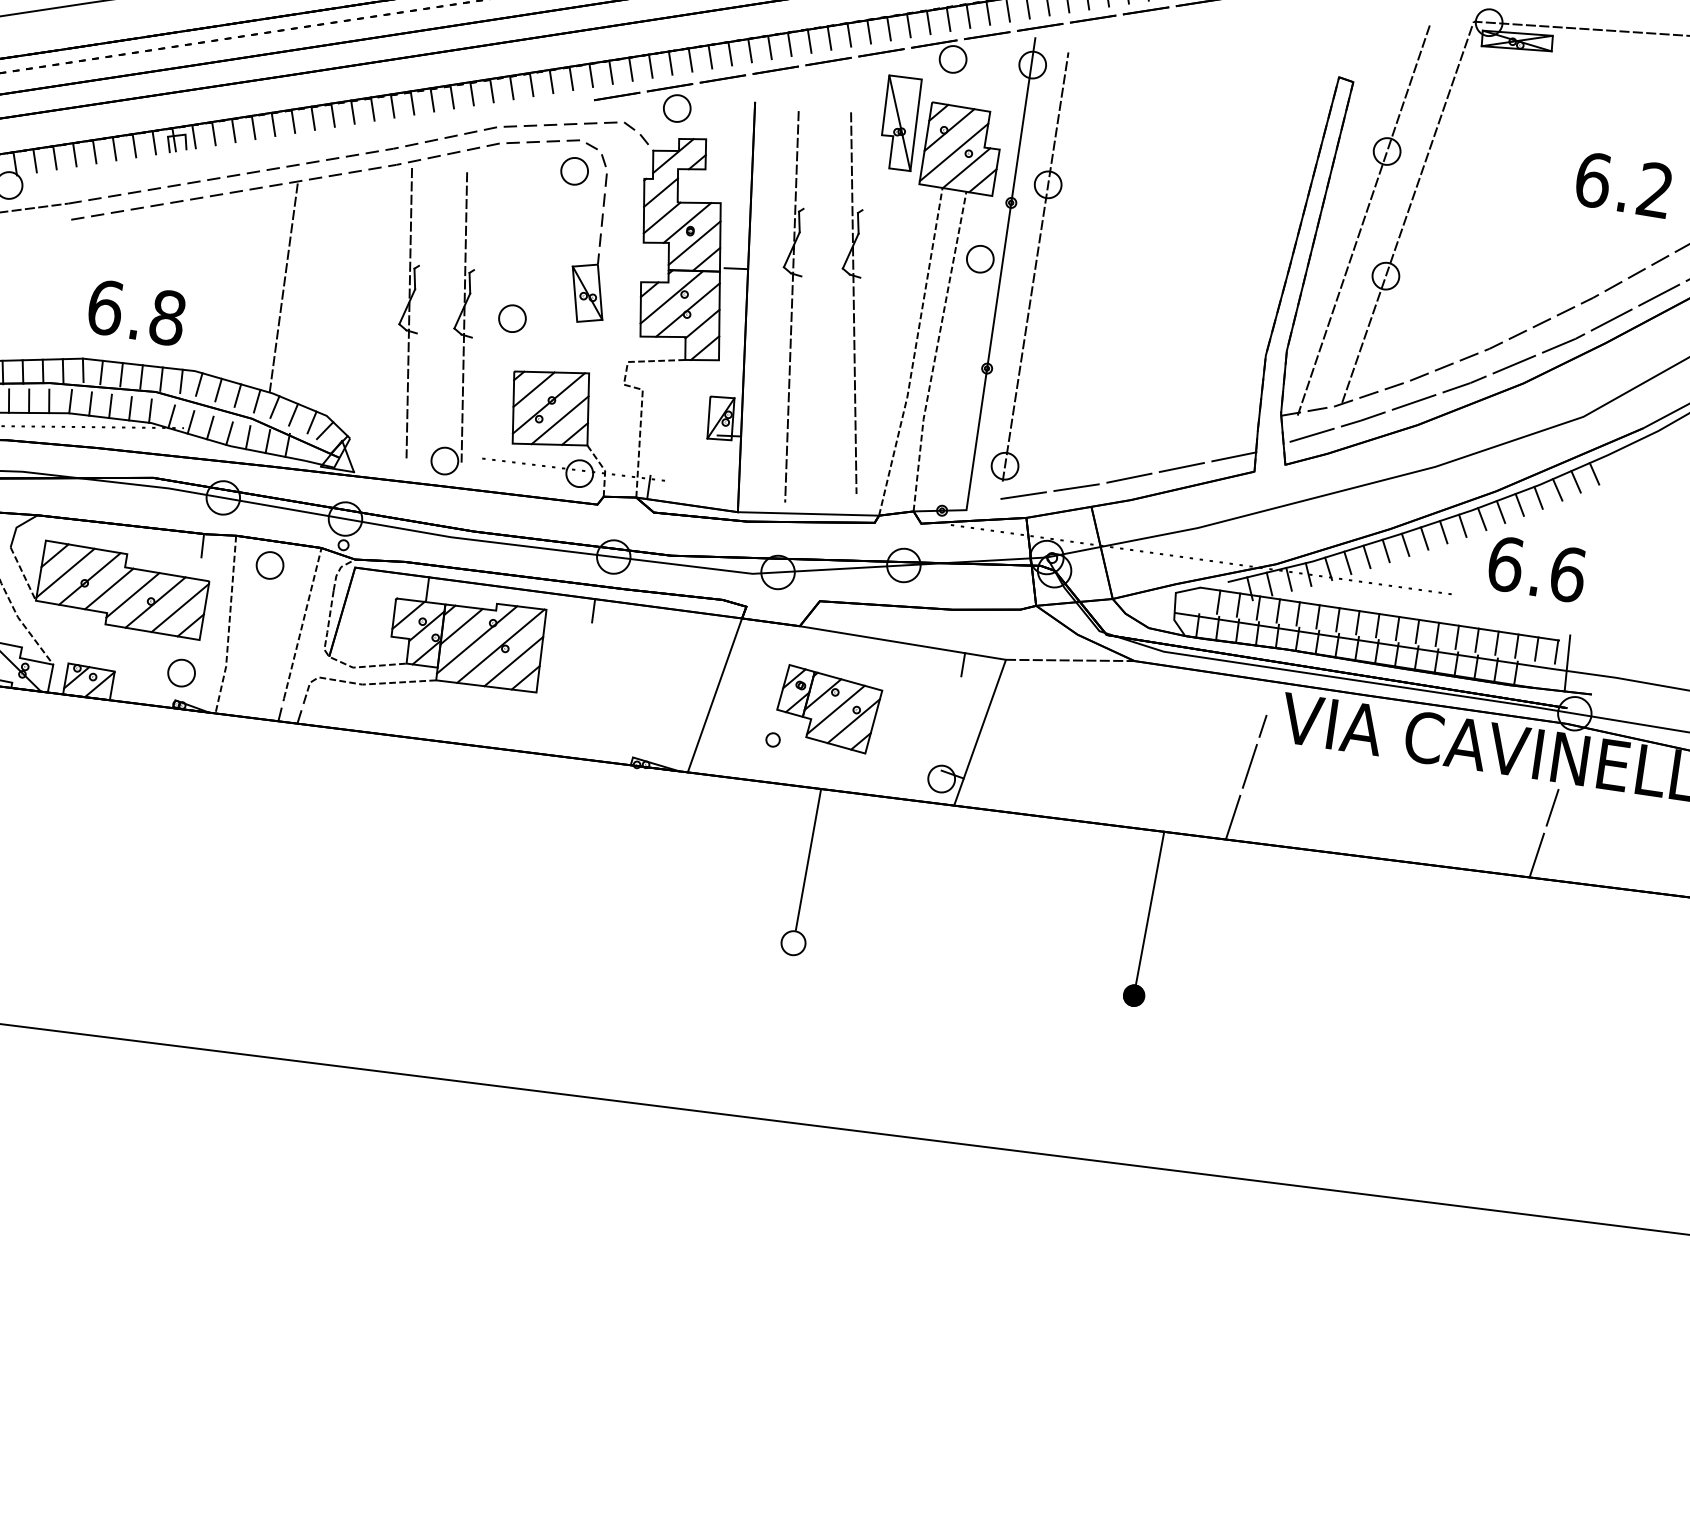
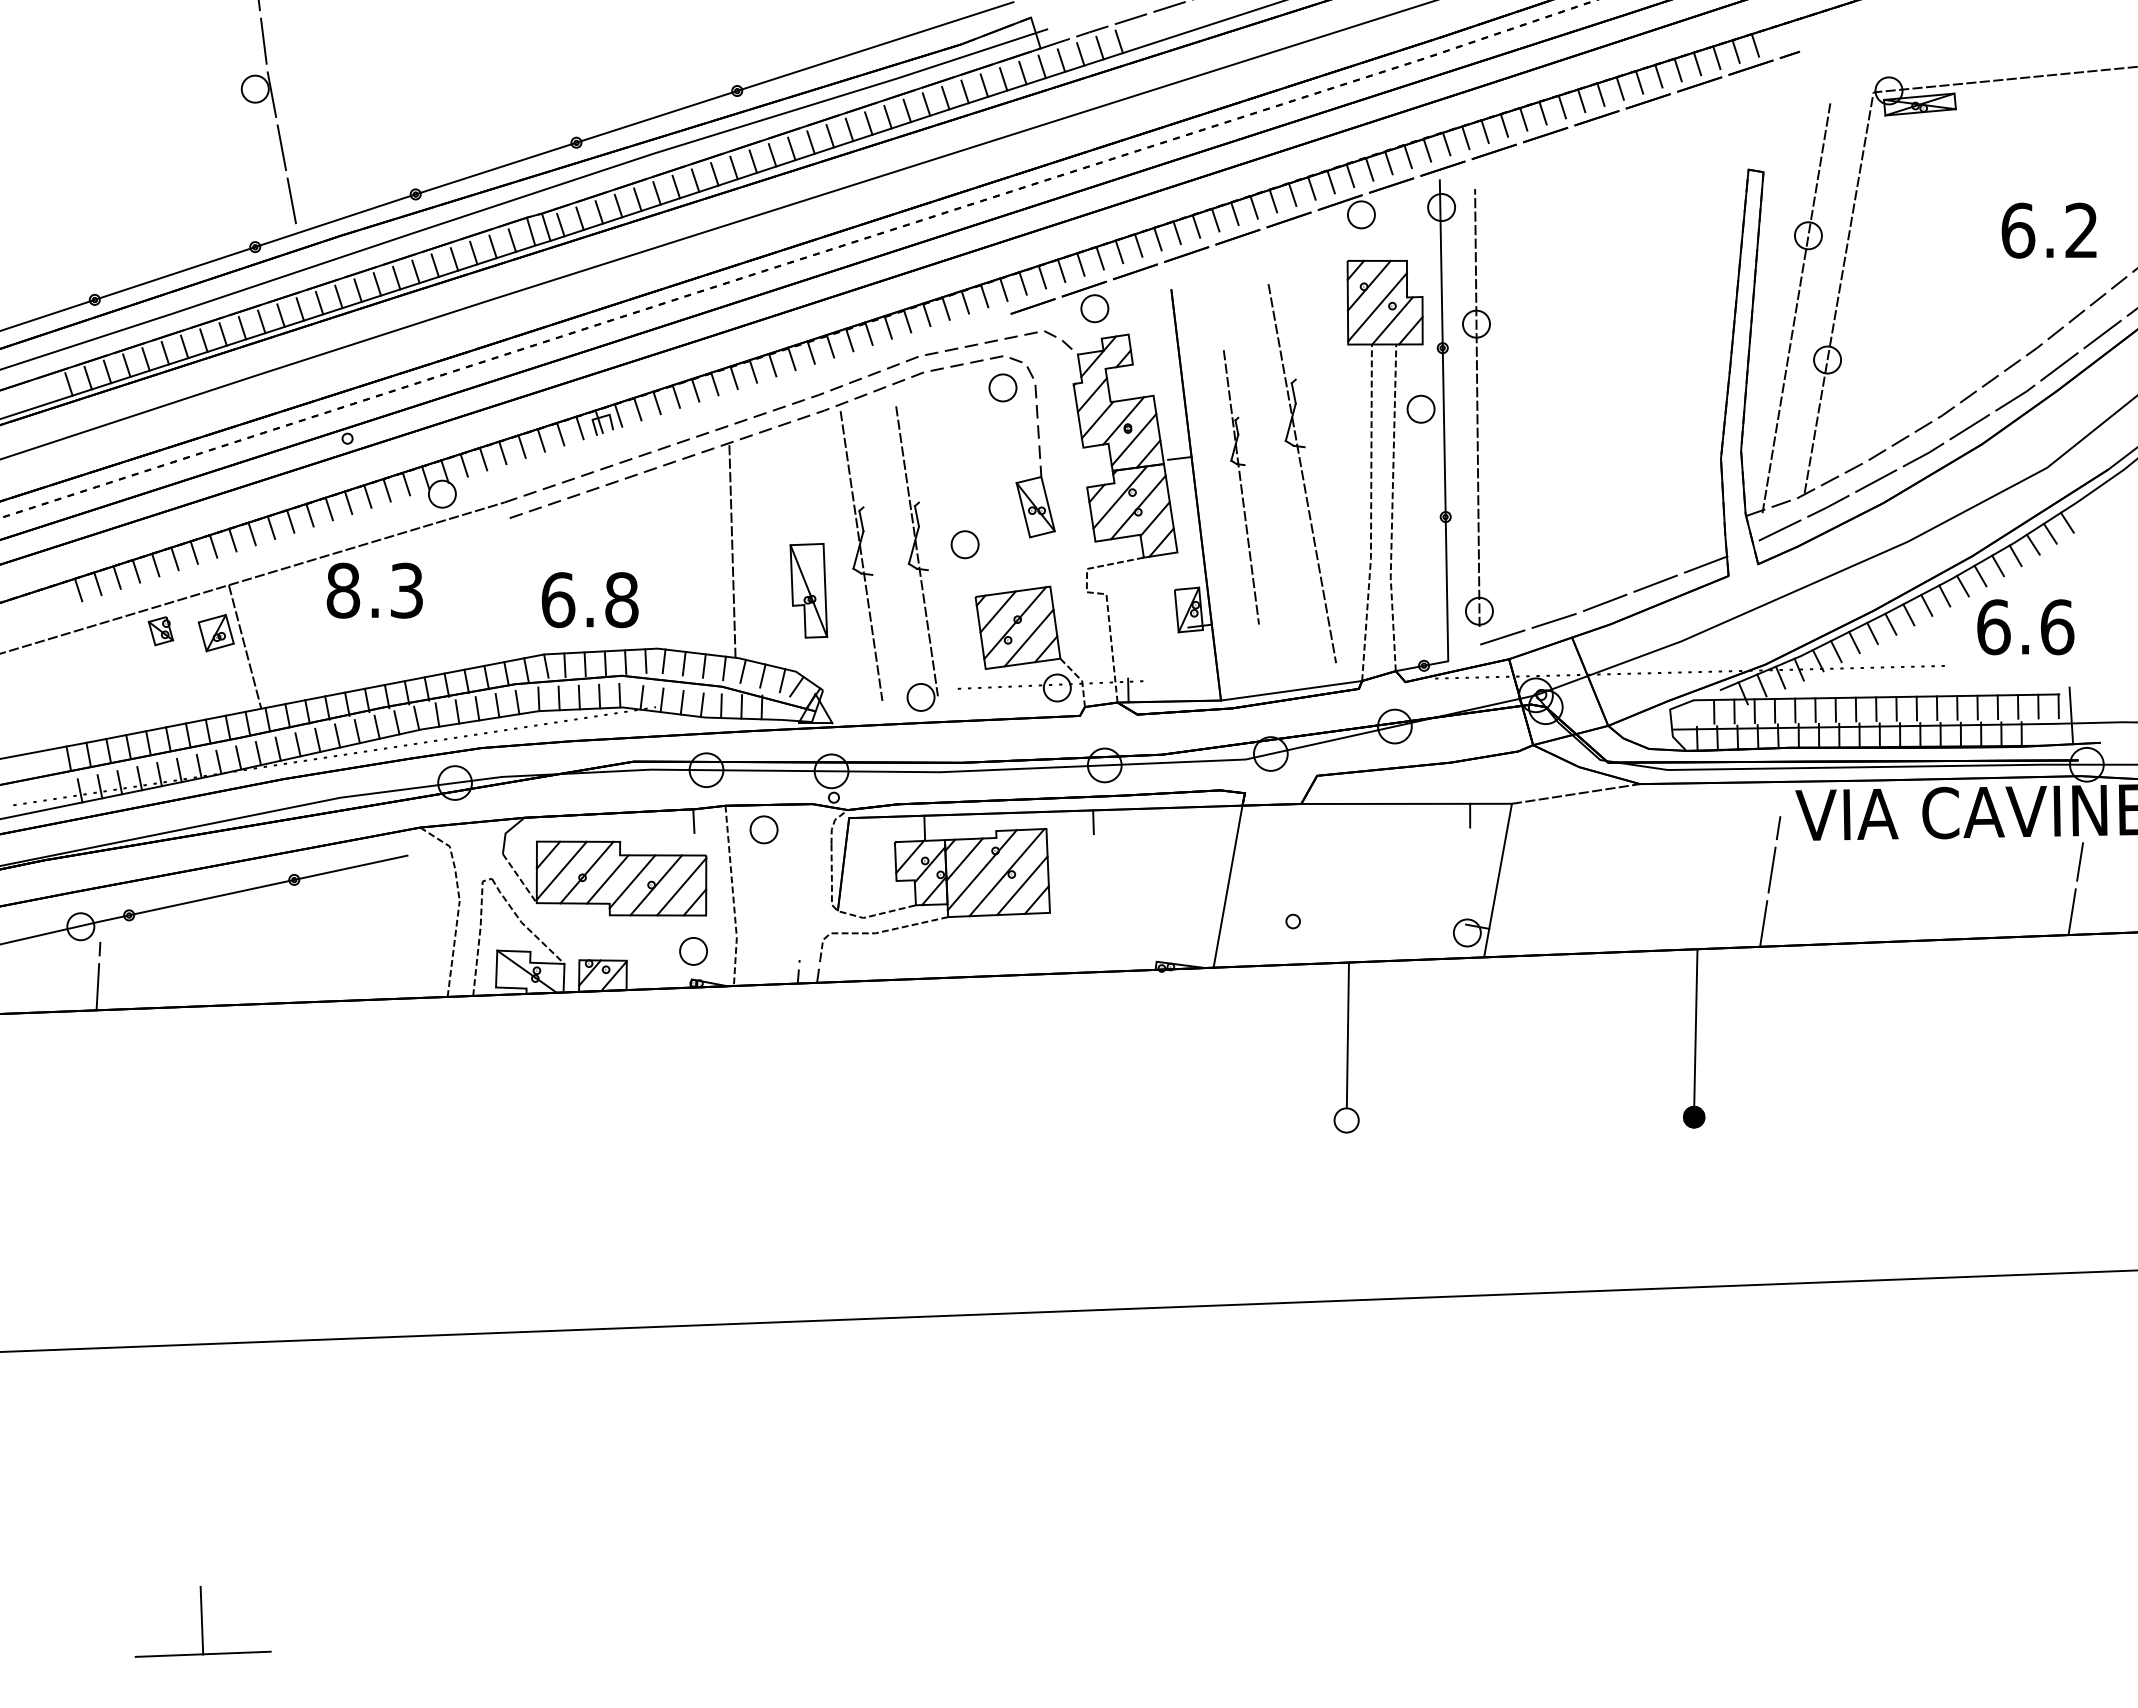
part: (899, 122) -> (808, 590), moved
part: (792, 306) -> (1241, 487), size x0.7
line: (302, 623) -> (805, 882), removed
part: (827, 708) -> (1342, 881), removed

